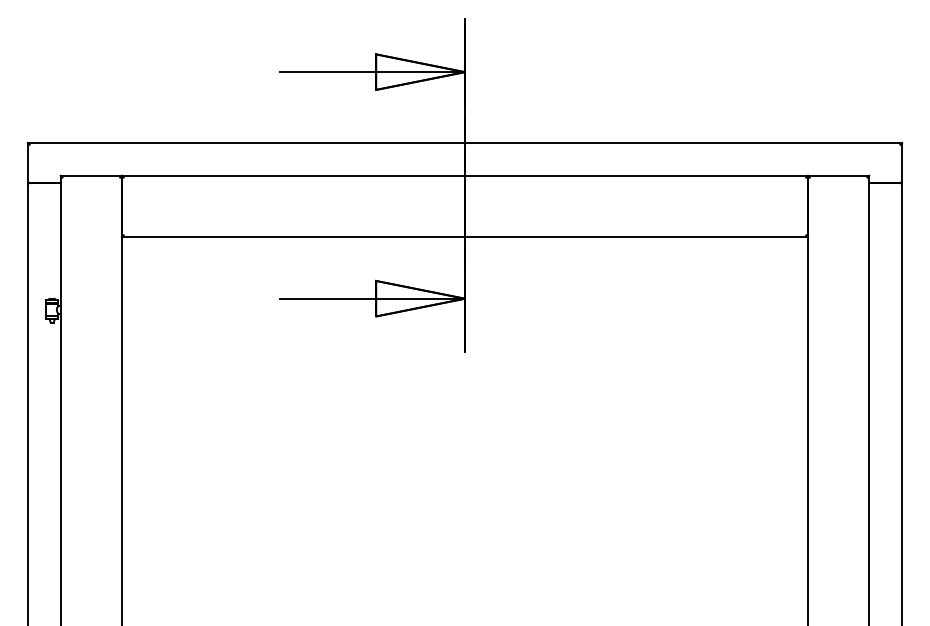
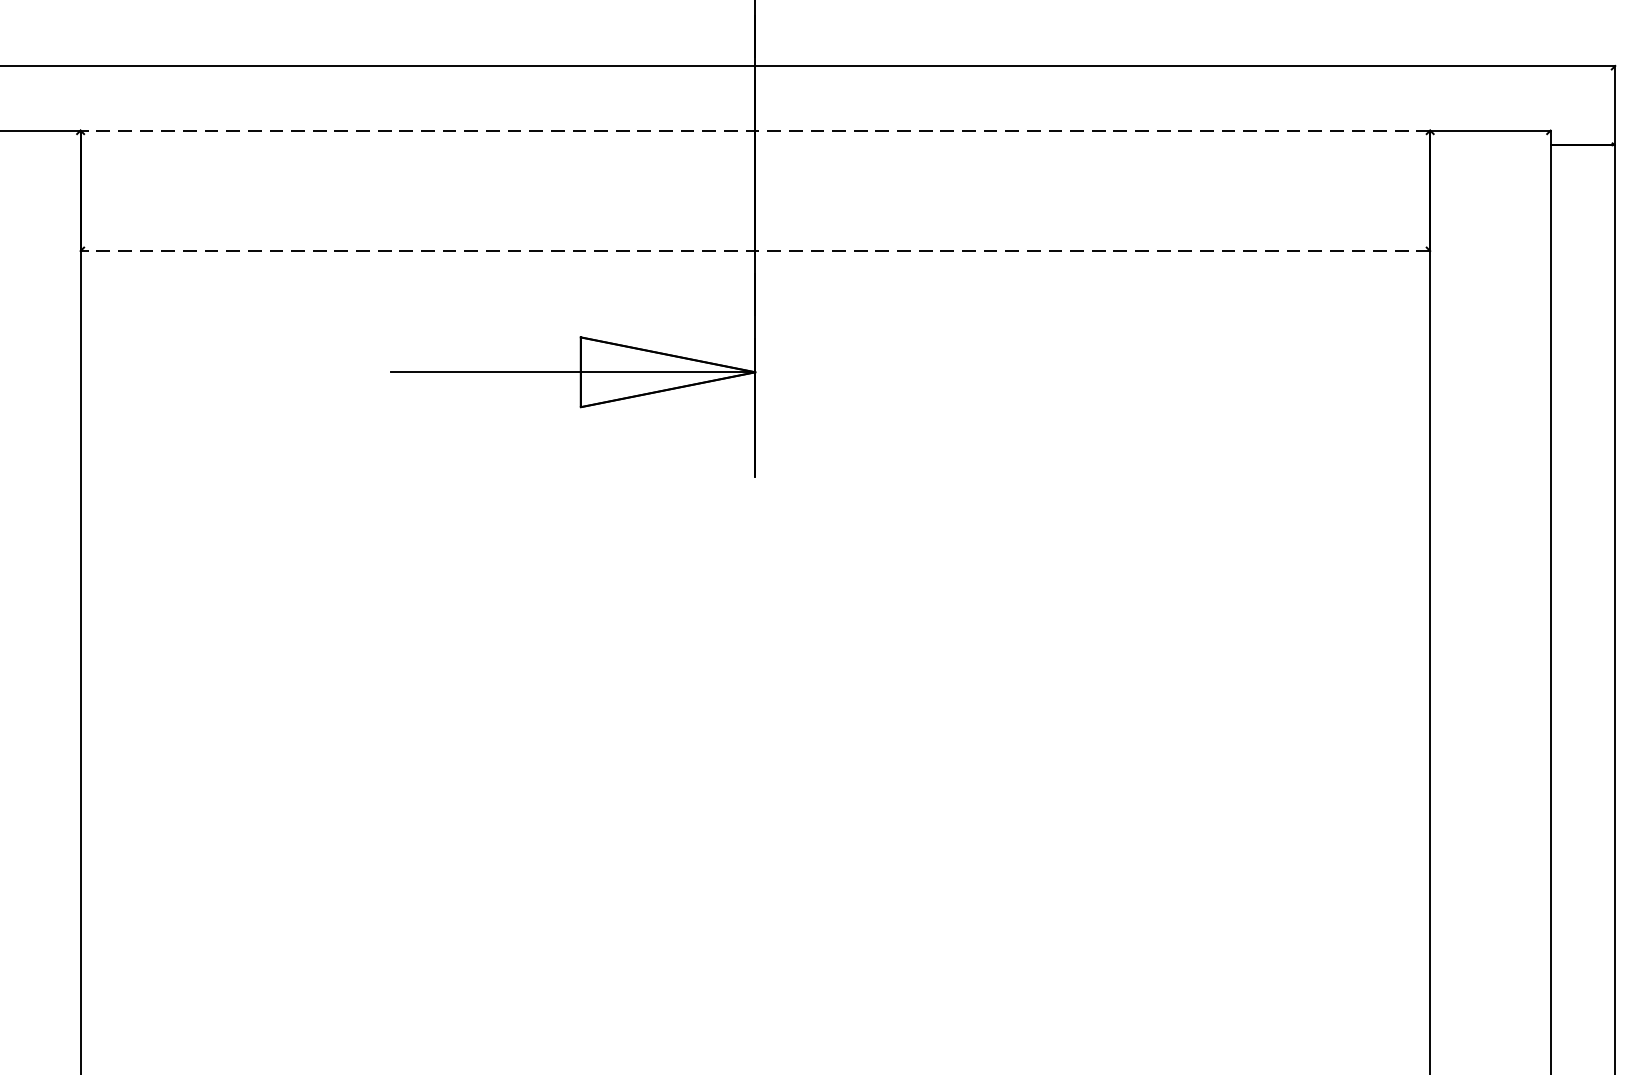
line: (464, 175) -> (754, 129), solid -> dashed
line: (464, 237) -> (754, 251), solid -> dashed

